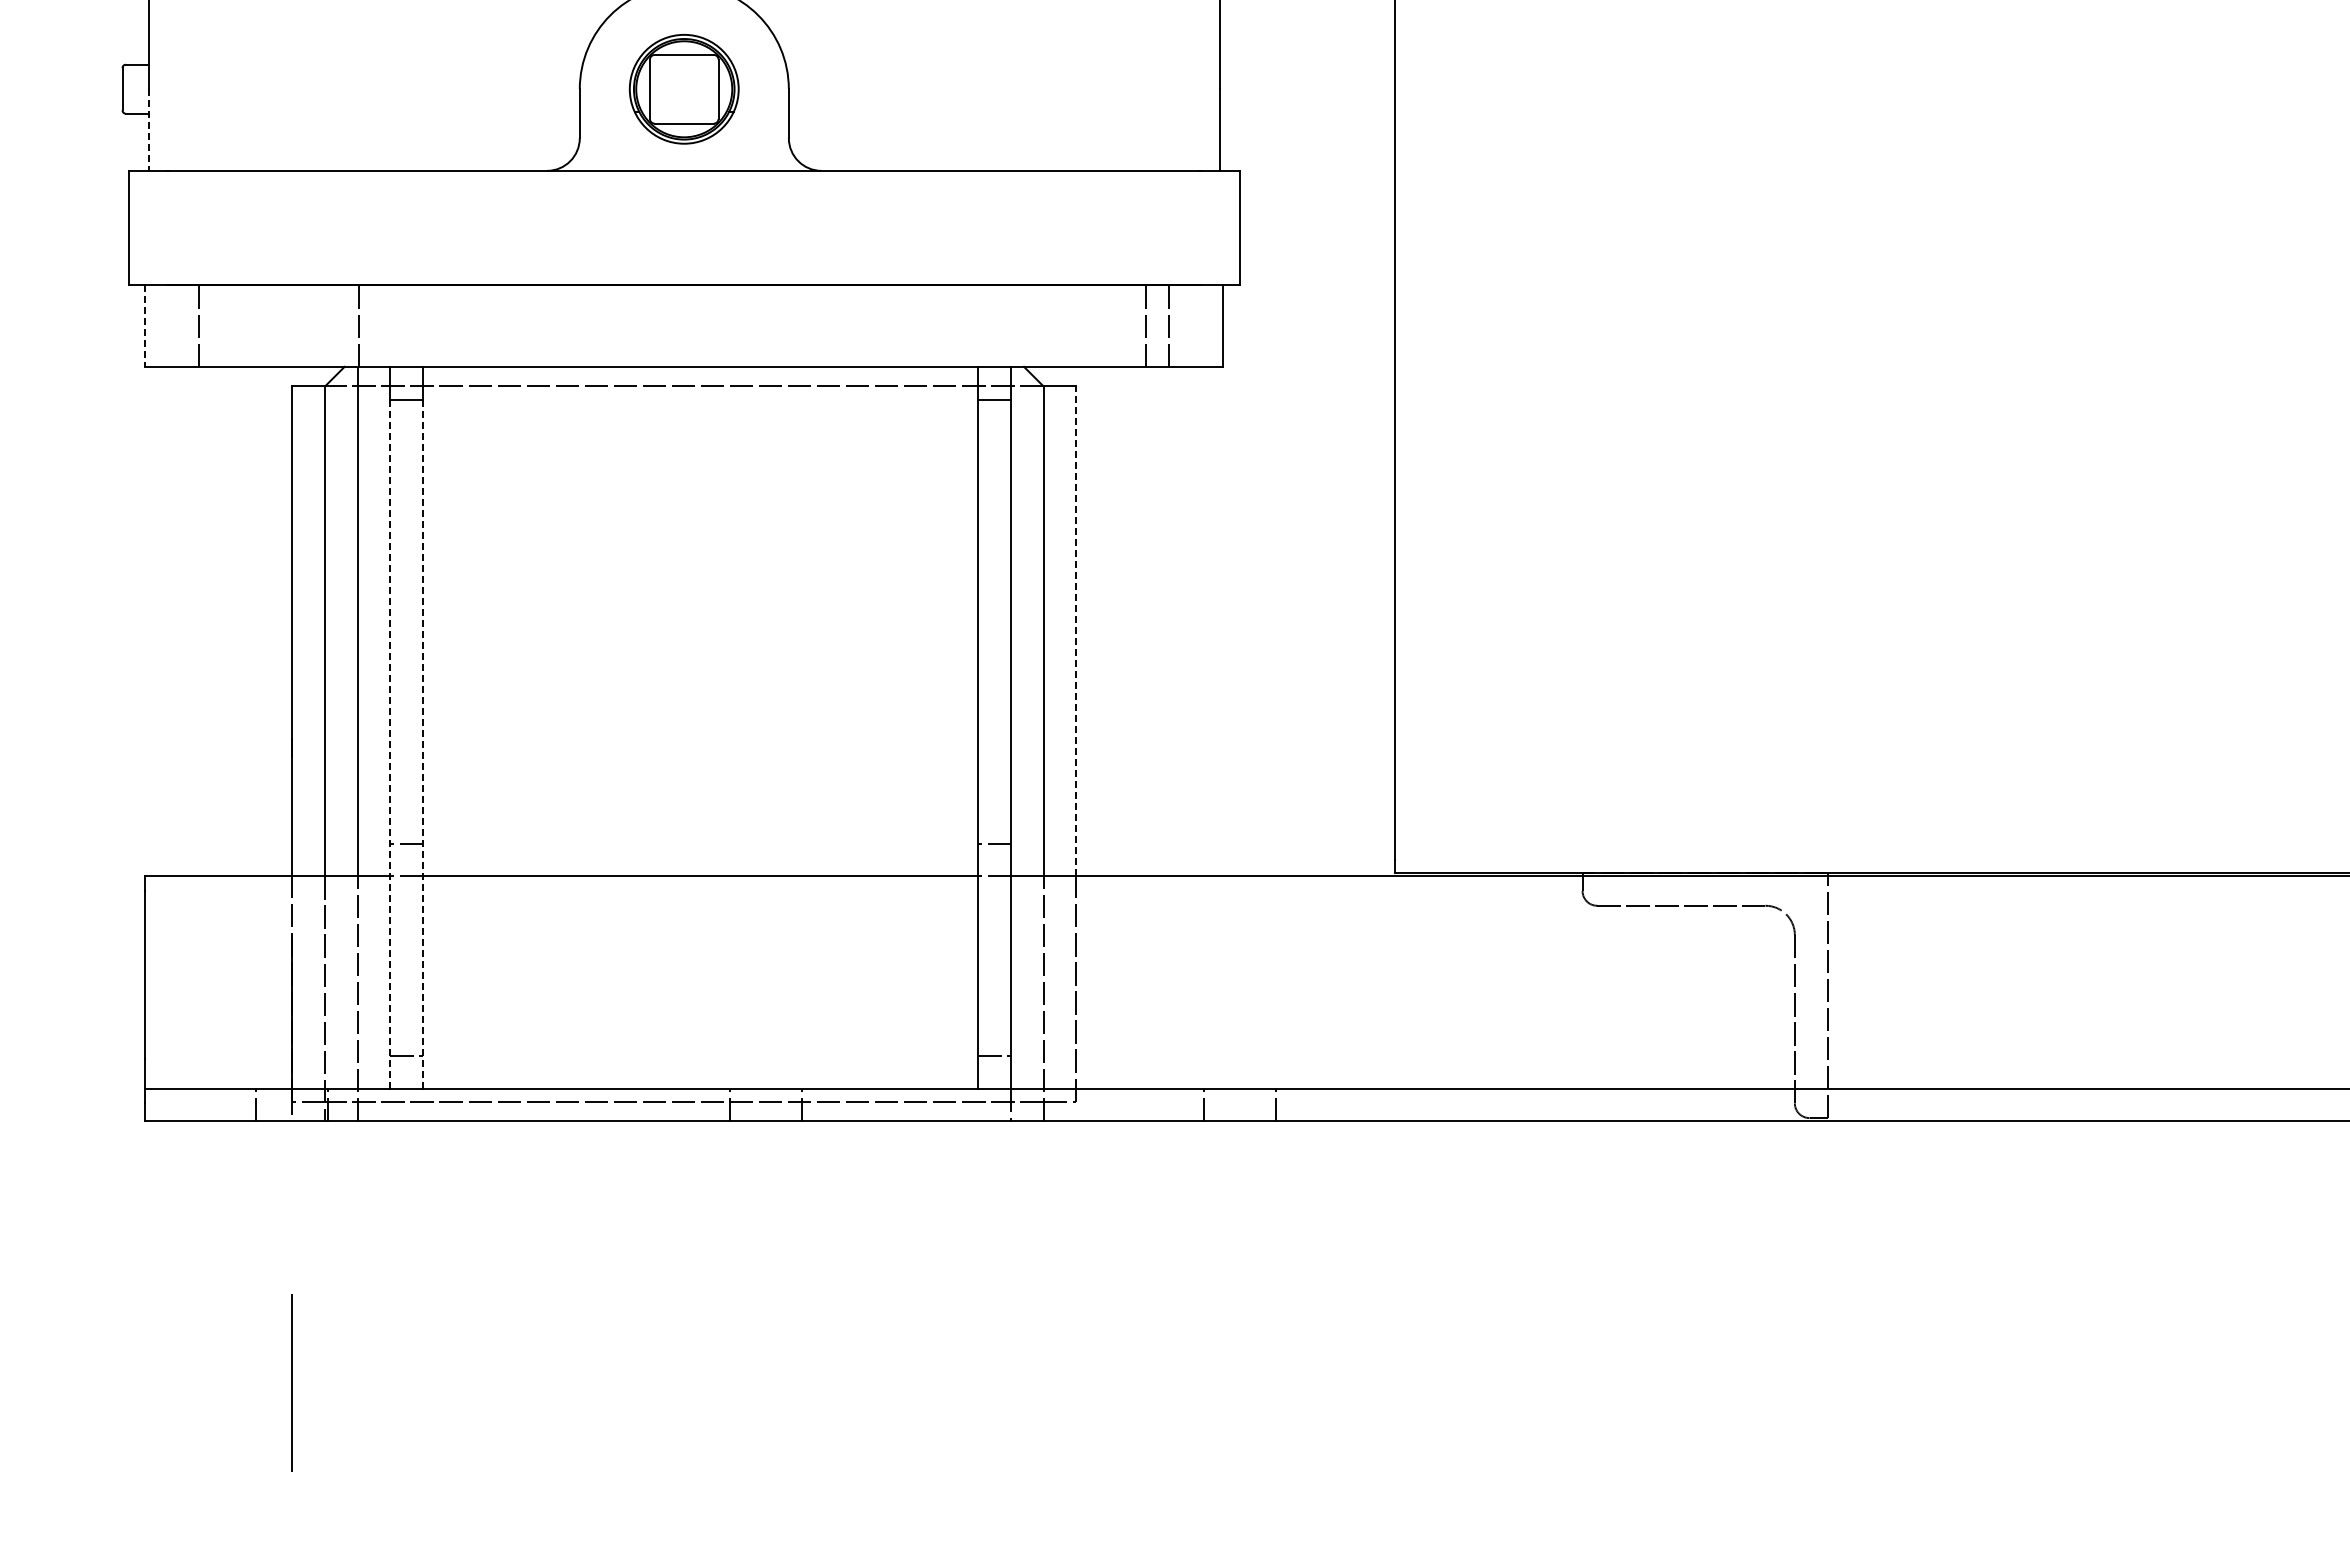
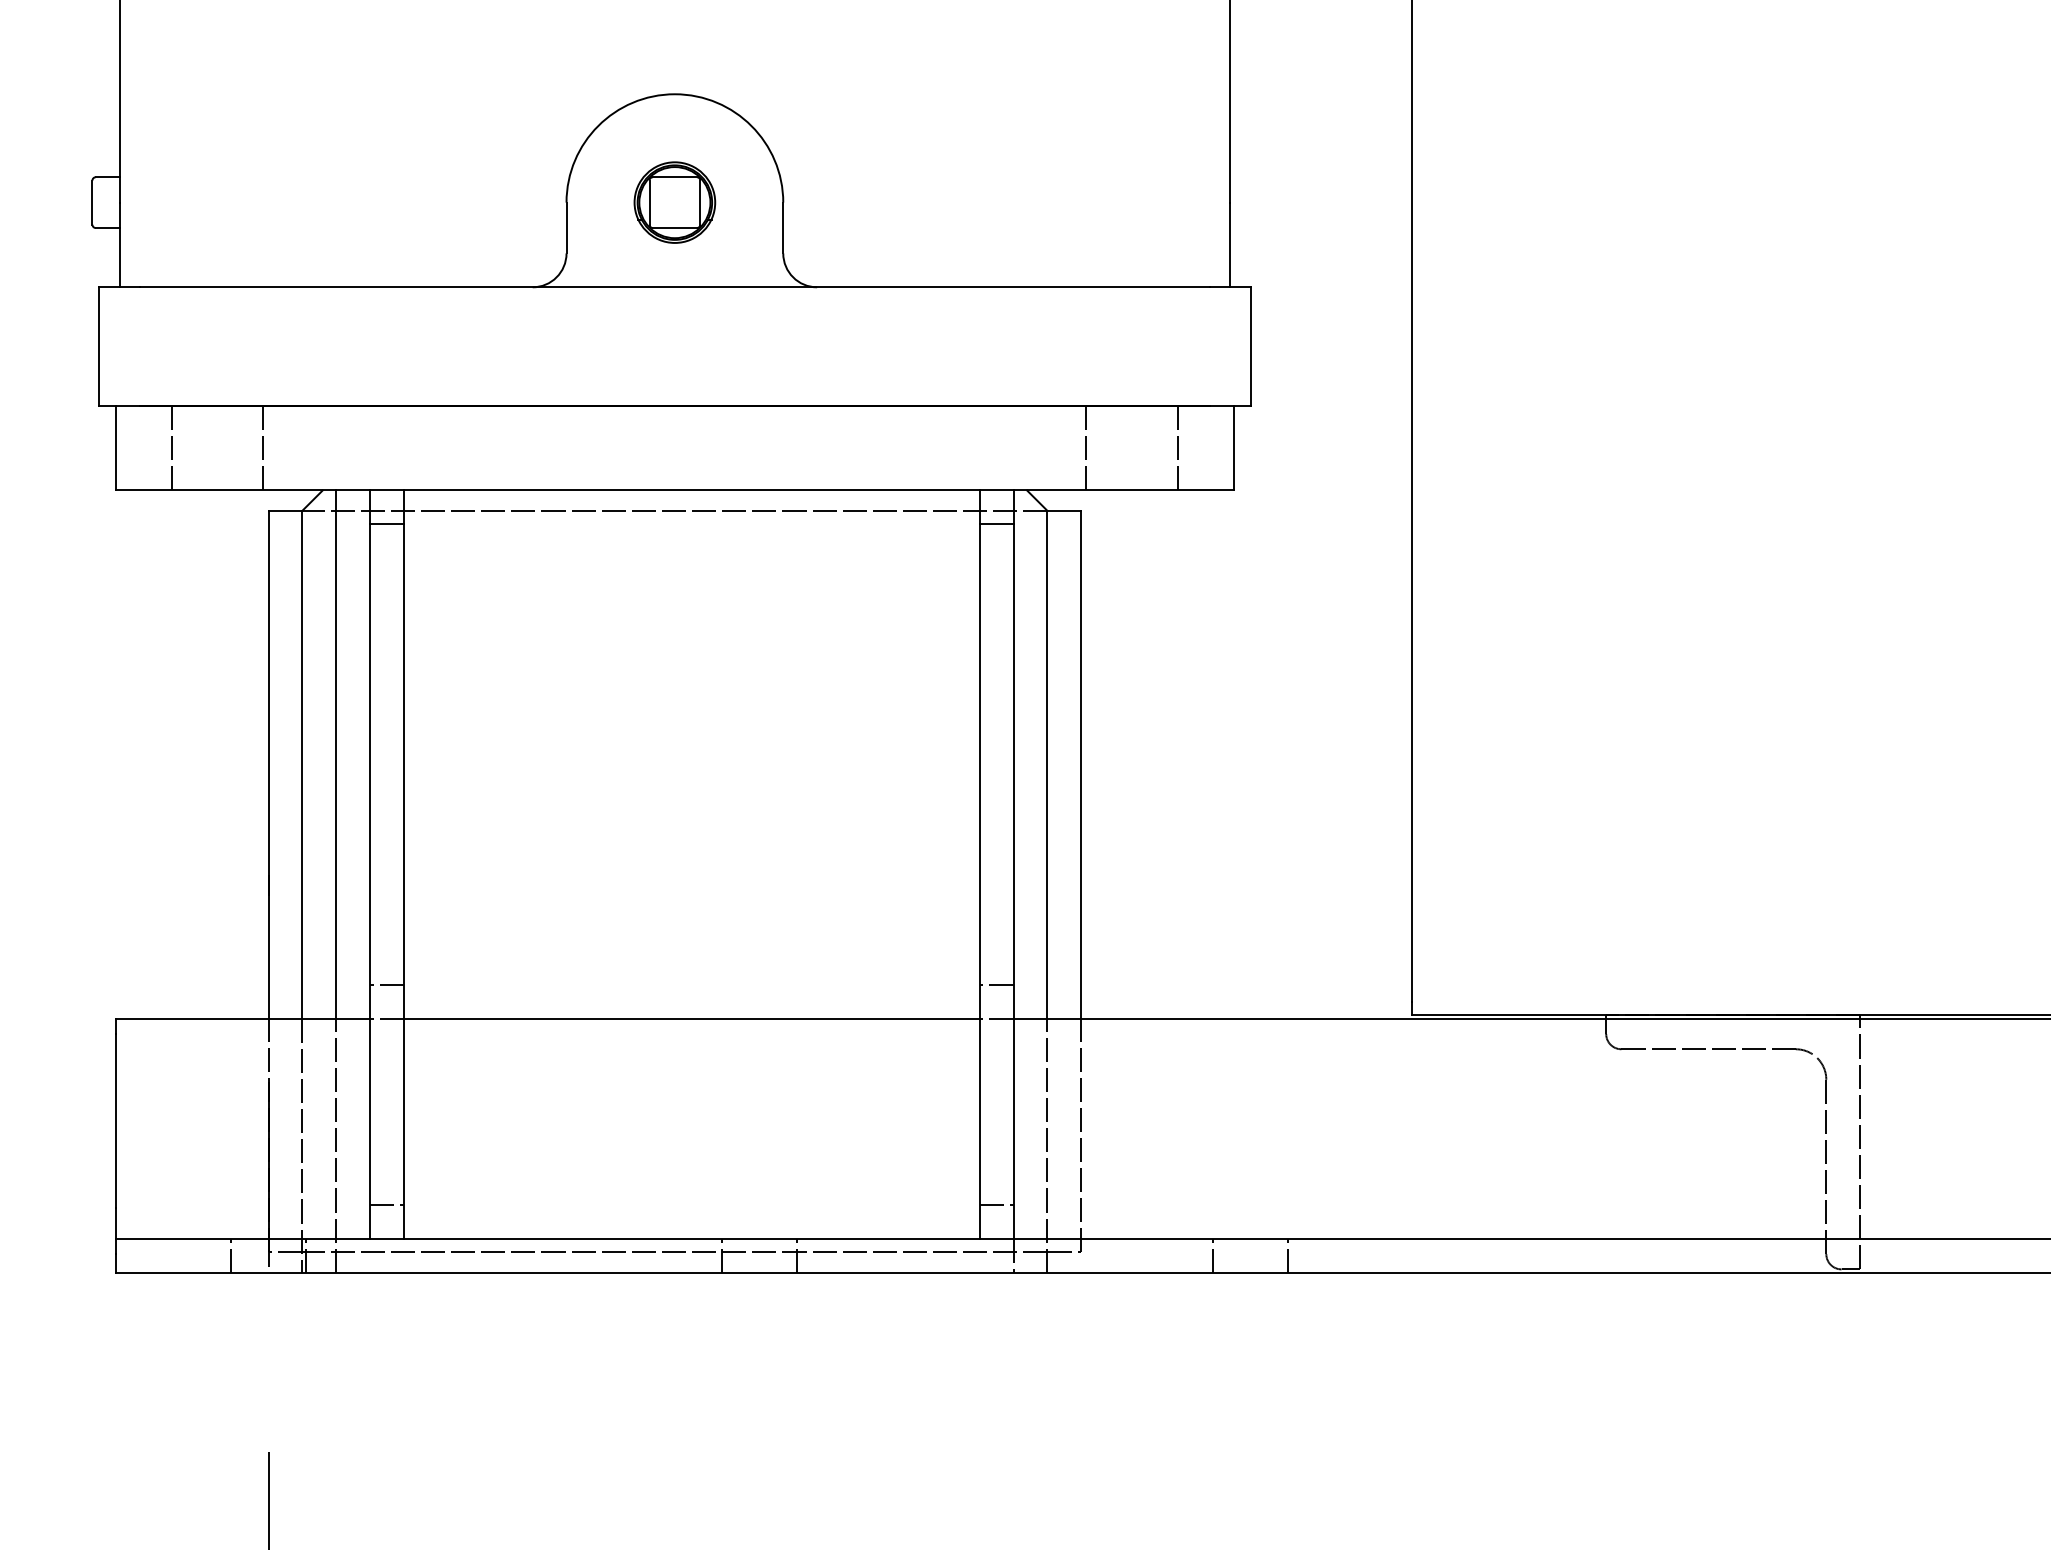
part: (684, 88) -> (675, 201), size x0.71
line: (148, 130) -> (119, 245), dashed -> solid
line: (359, 325) -> (263, 447), moved
line: (1146, 325) -> (1086, 447), moved
line: (145, 326) -> (116, 448), dashed -> solid
line: (1076, 631) -> (1081, 764), dashed -> solid
line: (390, 744) -> (370, 882), dashed -> solid
line: (423, 744) -> (404, 882), dashed -> solid

